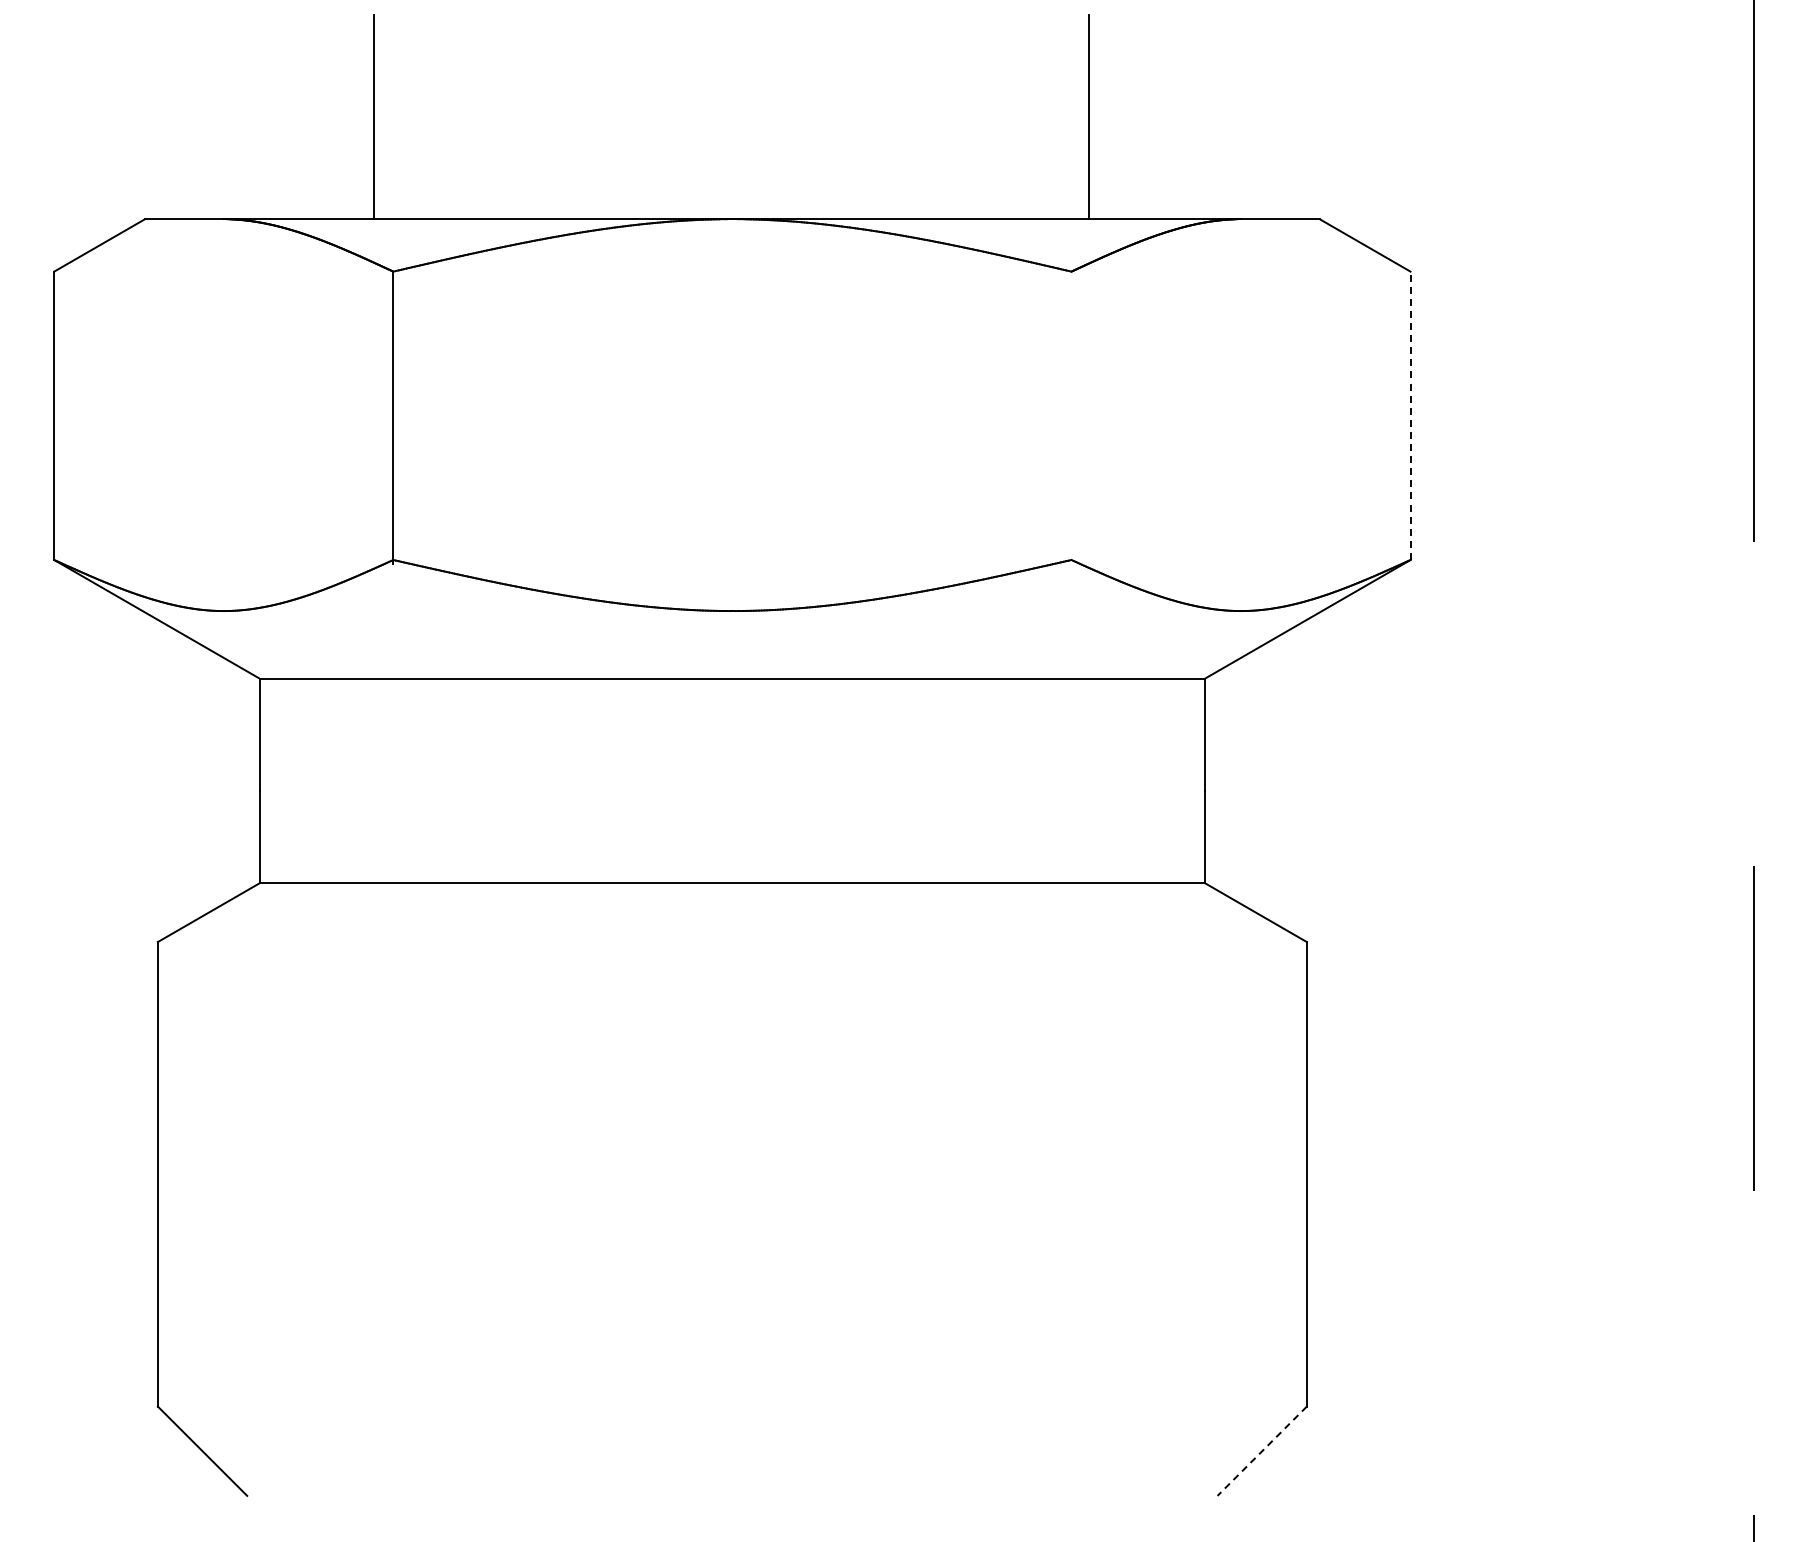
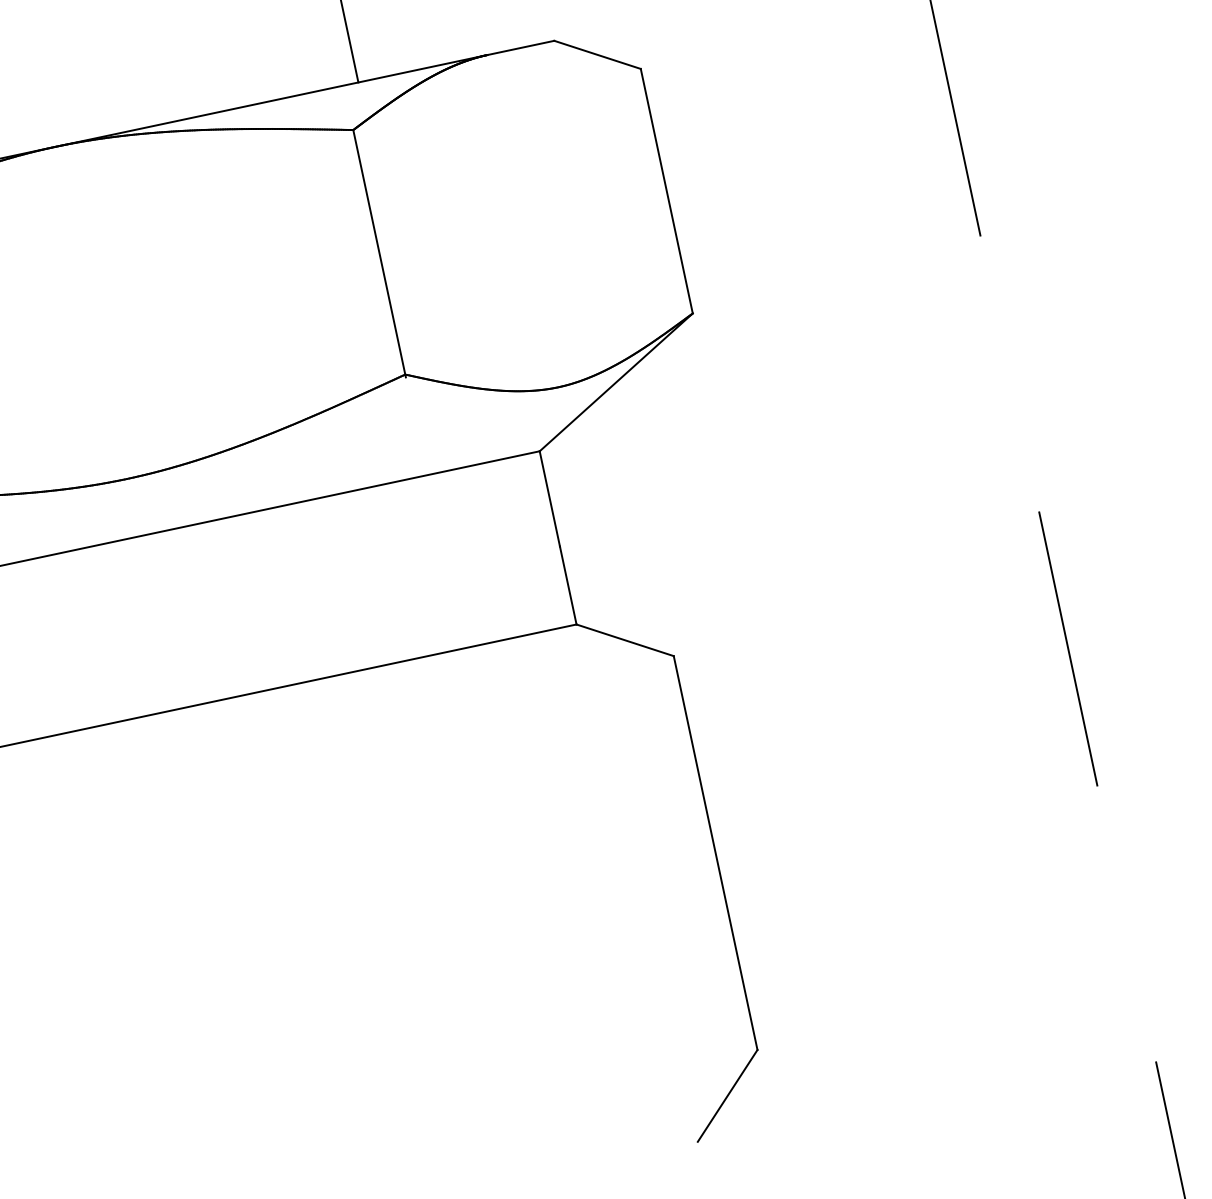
line: (1410, 415) -> (666, 190), dashed -> solid
line: (1071, 417) -> (379, 253), added
line: (1261, 1451) -> (727, 1096), dashed -> solid

